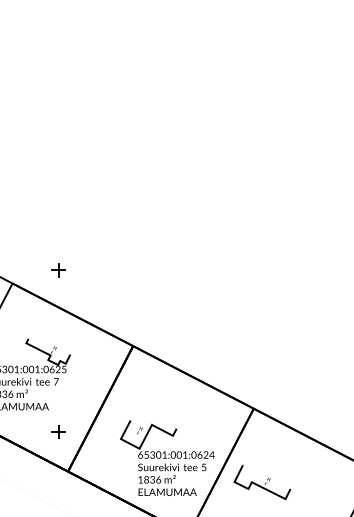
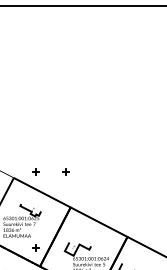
part: (122, 269) -> (65, 171), added

